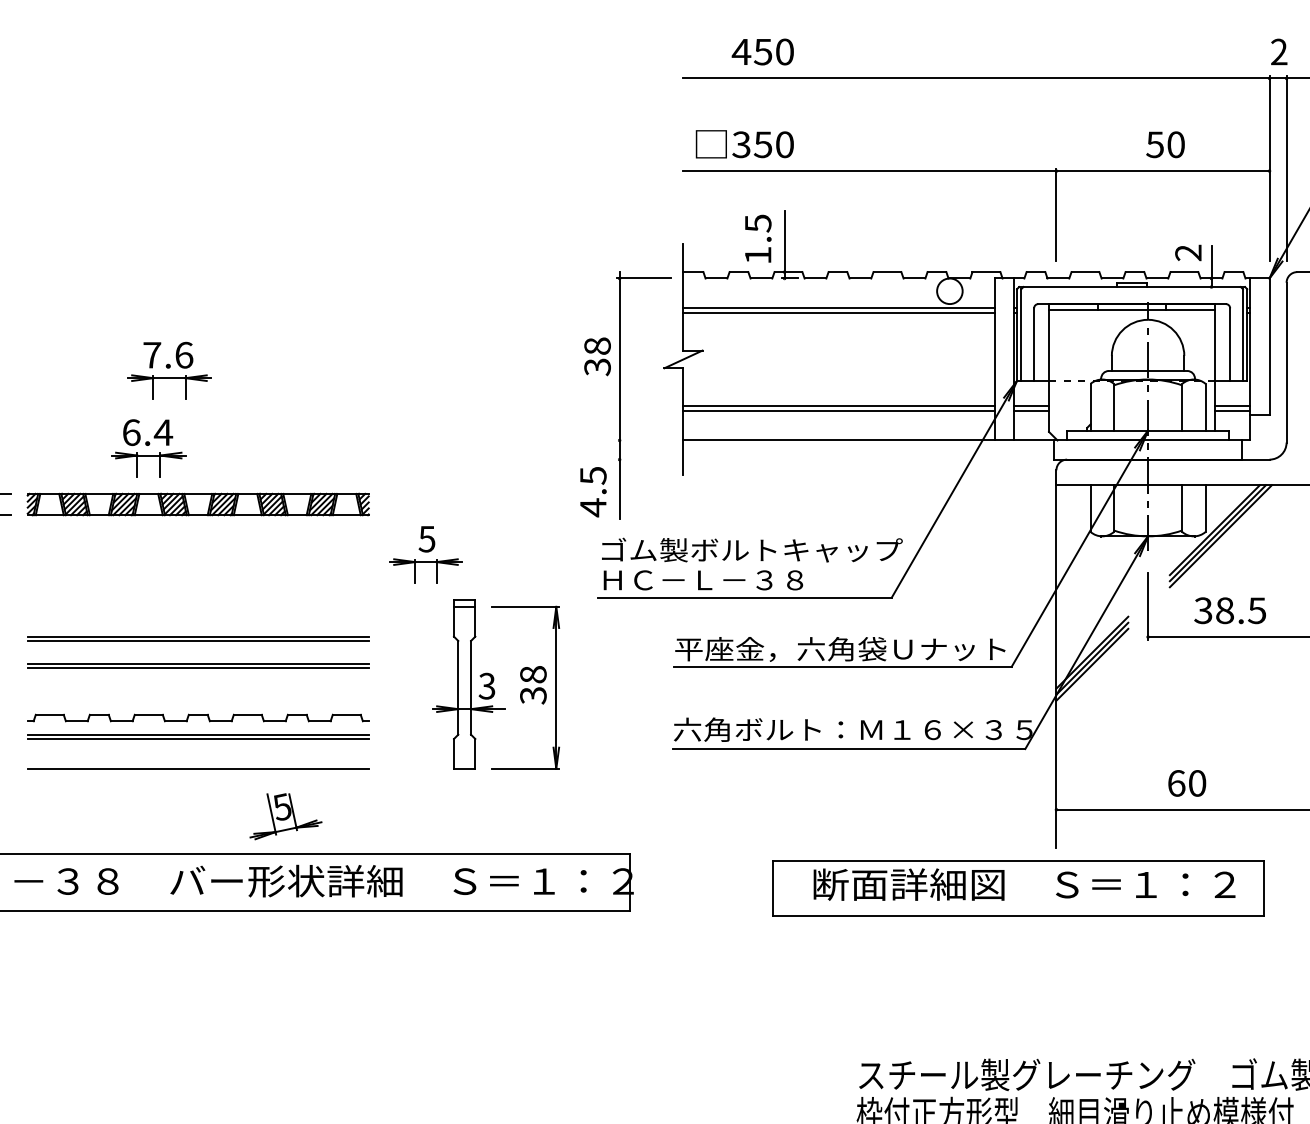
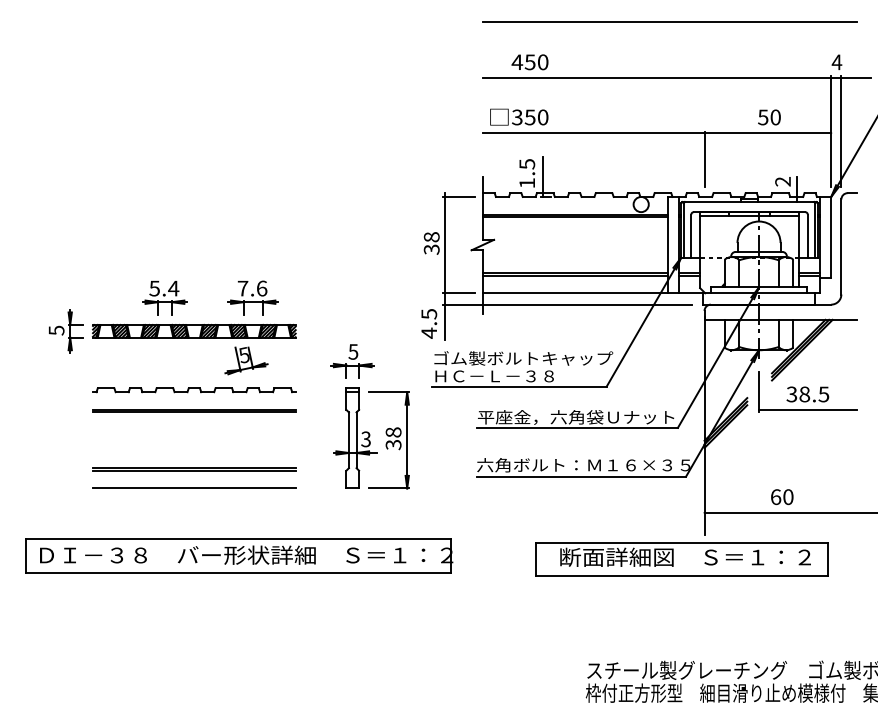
text: (1278, 52) -> (836, 62), 2 -> 4
part: (168, 370) -> (252, 297), moved
text: (131, 432) -> (154, 288), 6.4 -> 5.4
line: (644, 440) -> (459, 293), added
line: (825, 459) -> (567, 304), added
part: (425, 555) -> (352, 361), moved
line: (198, 664) -> (194, 426), removed
part: (198, 718) -> (194, 390), moved
part: (285, 815) -> (246, 360), moved

